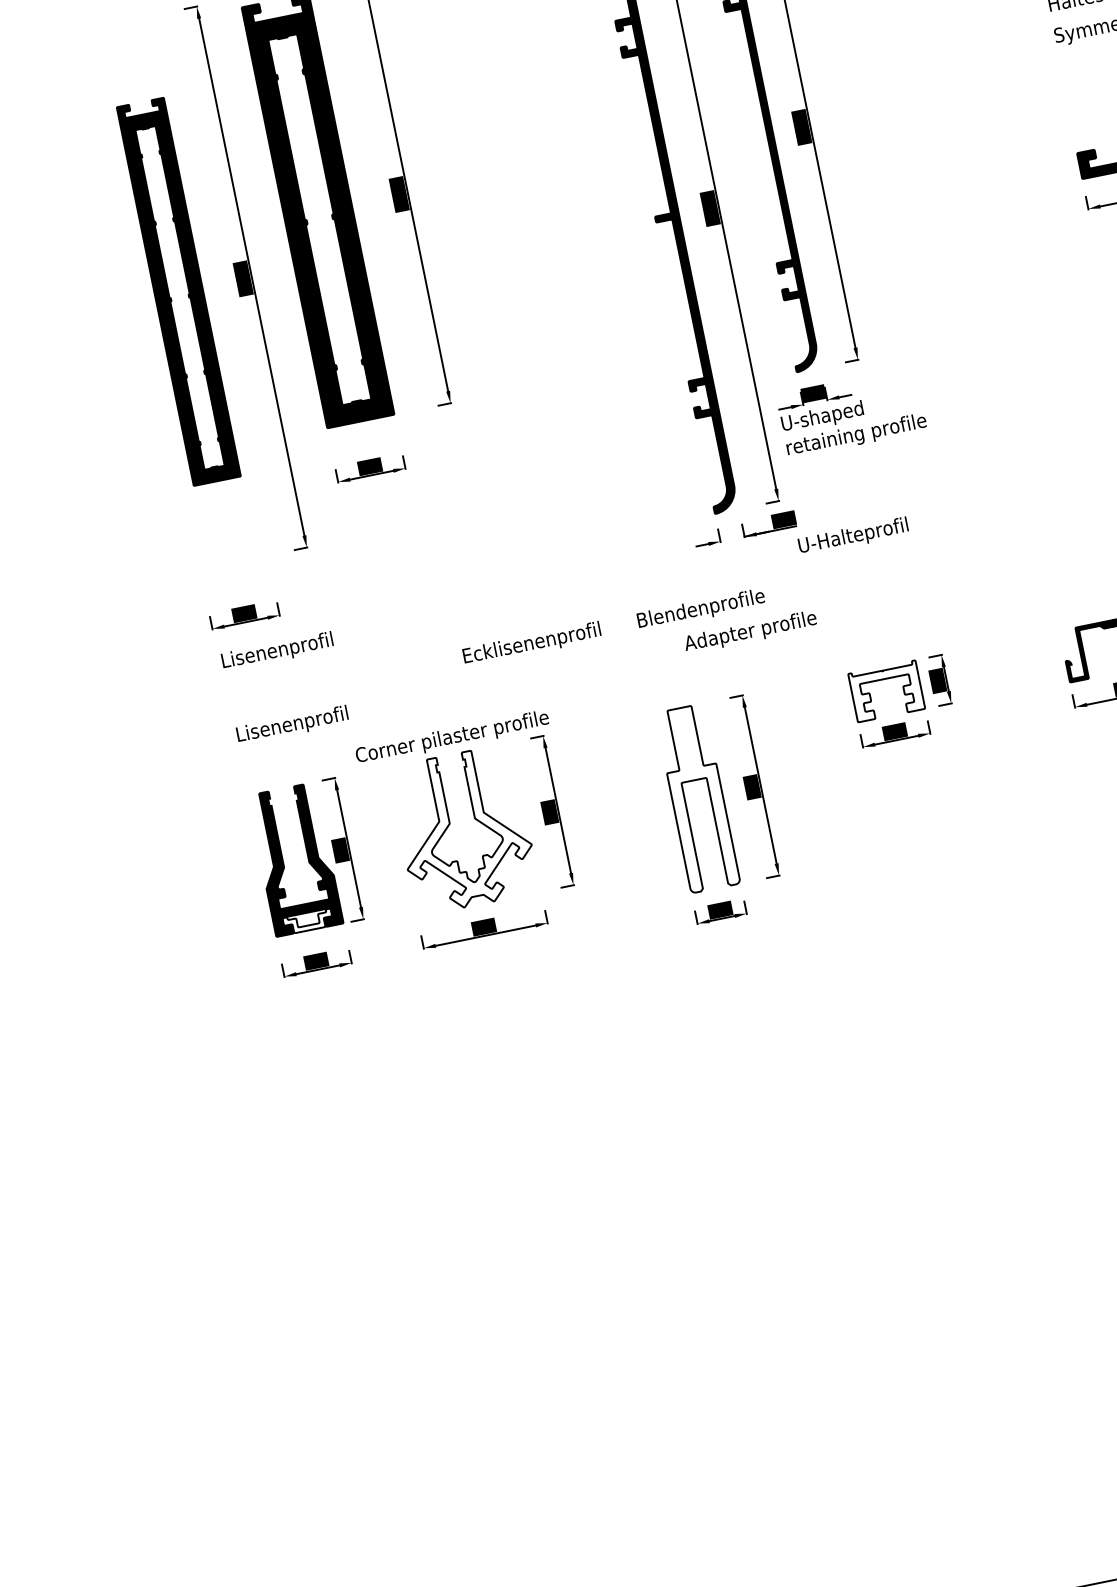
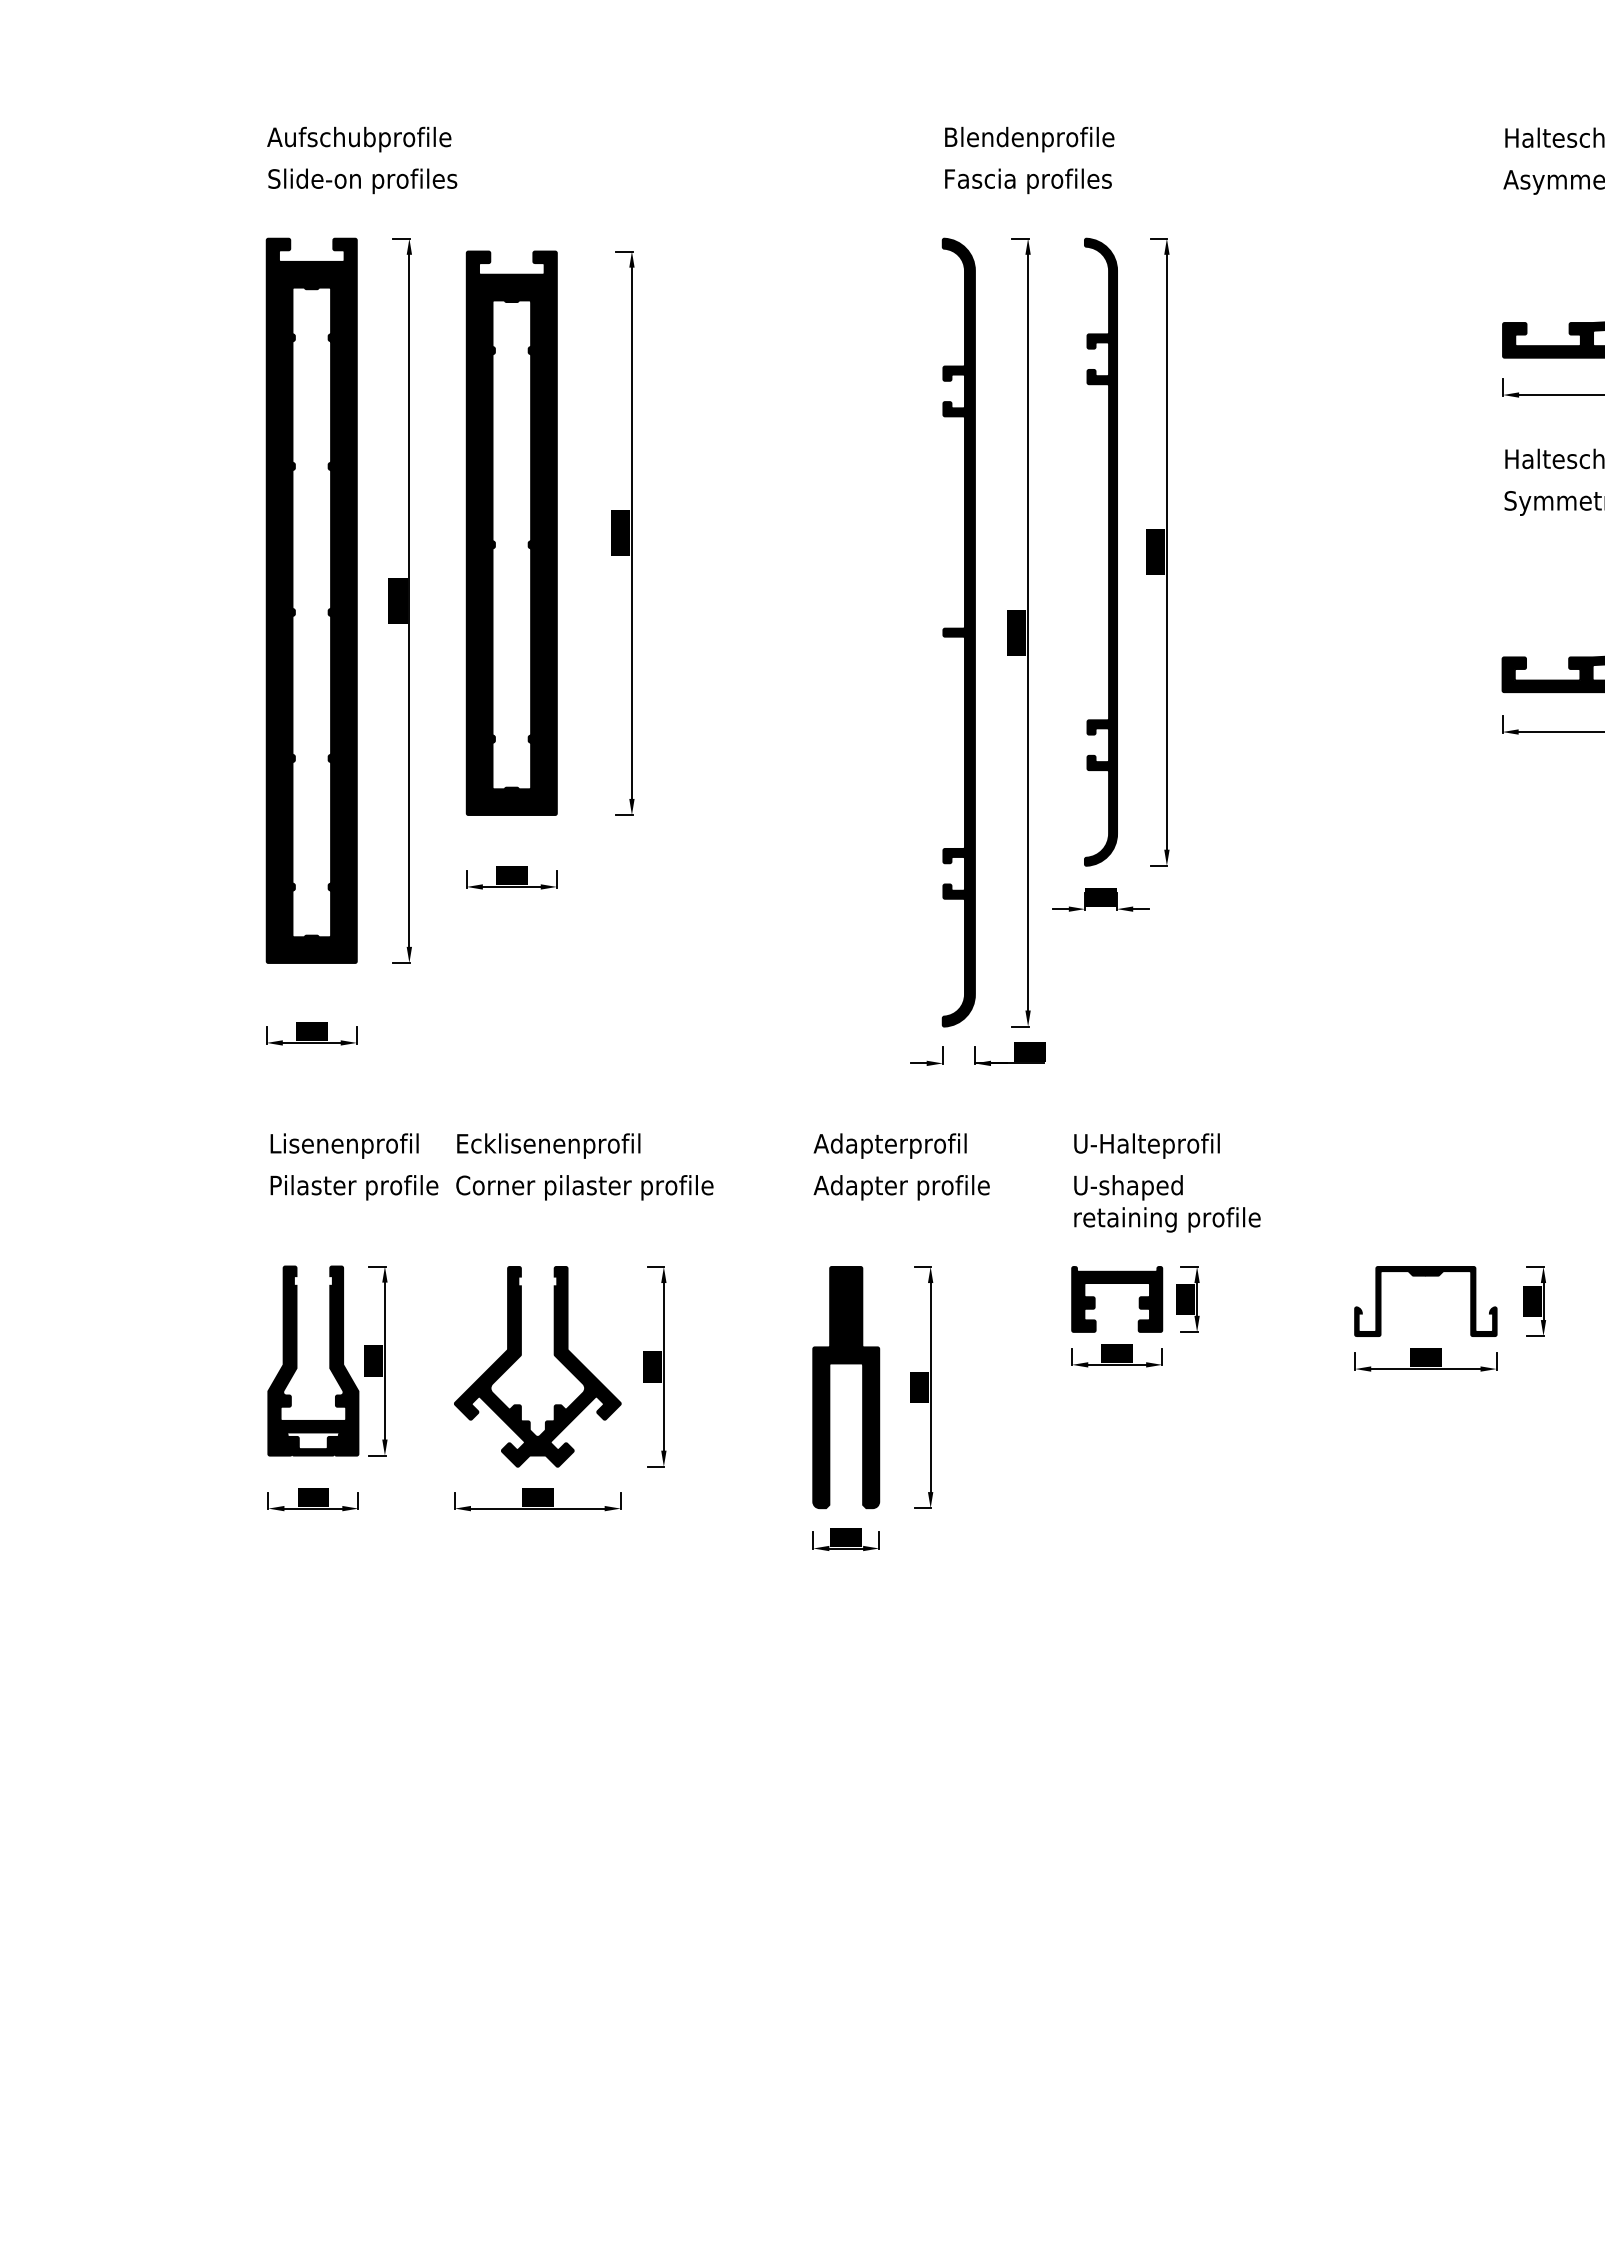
part: (178, 291) -> (311, 600), size x1.43
text: (854, 423) -> (1167, 1203), moved
text: (853, 536) -> (1146, 1145), moved
text: (699, 609) -> (898, 1145), Blendenprofile -> Adapterprofil
text: (750, 632) -> (901, 1187), moved
text: (531, 643) -> (548, 1145), moved
text: (277, 651) -> (344, 1145), moved
fill: (886, 690) -> (1117, 1298), added
text: (300, 723) -> (355, 1187), Lisenenprofil -> Pilaster profile
text: (452, 737) -> (584, 1187), moved
fill: (697, 798) -> (846, 1387), added
fill: (463, 829) -> (537, 1366), added
fill: (308, 921) -> (313, 1444), added

